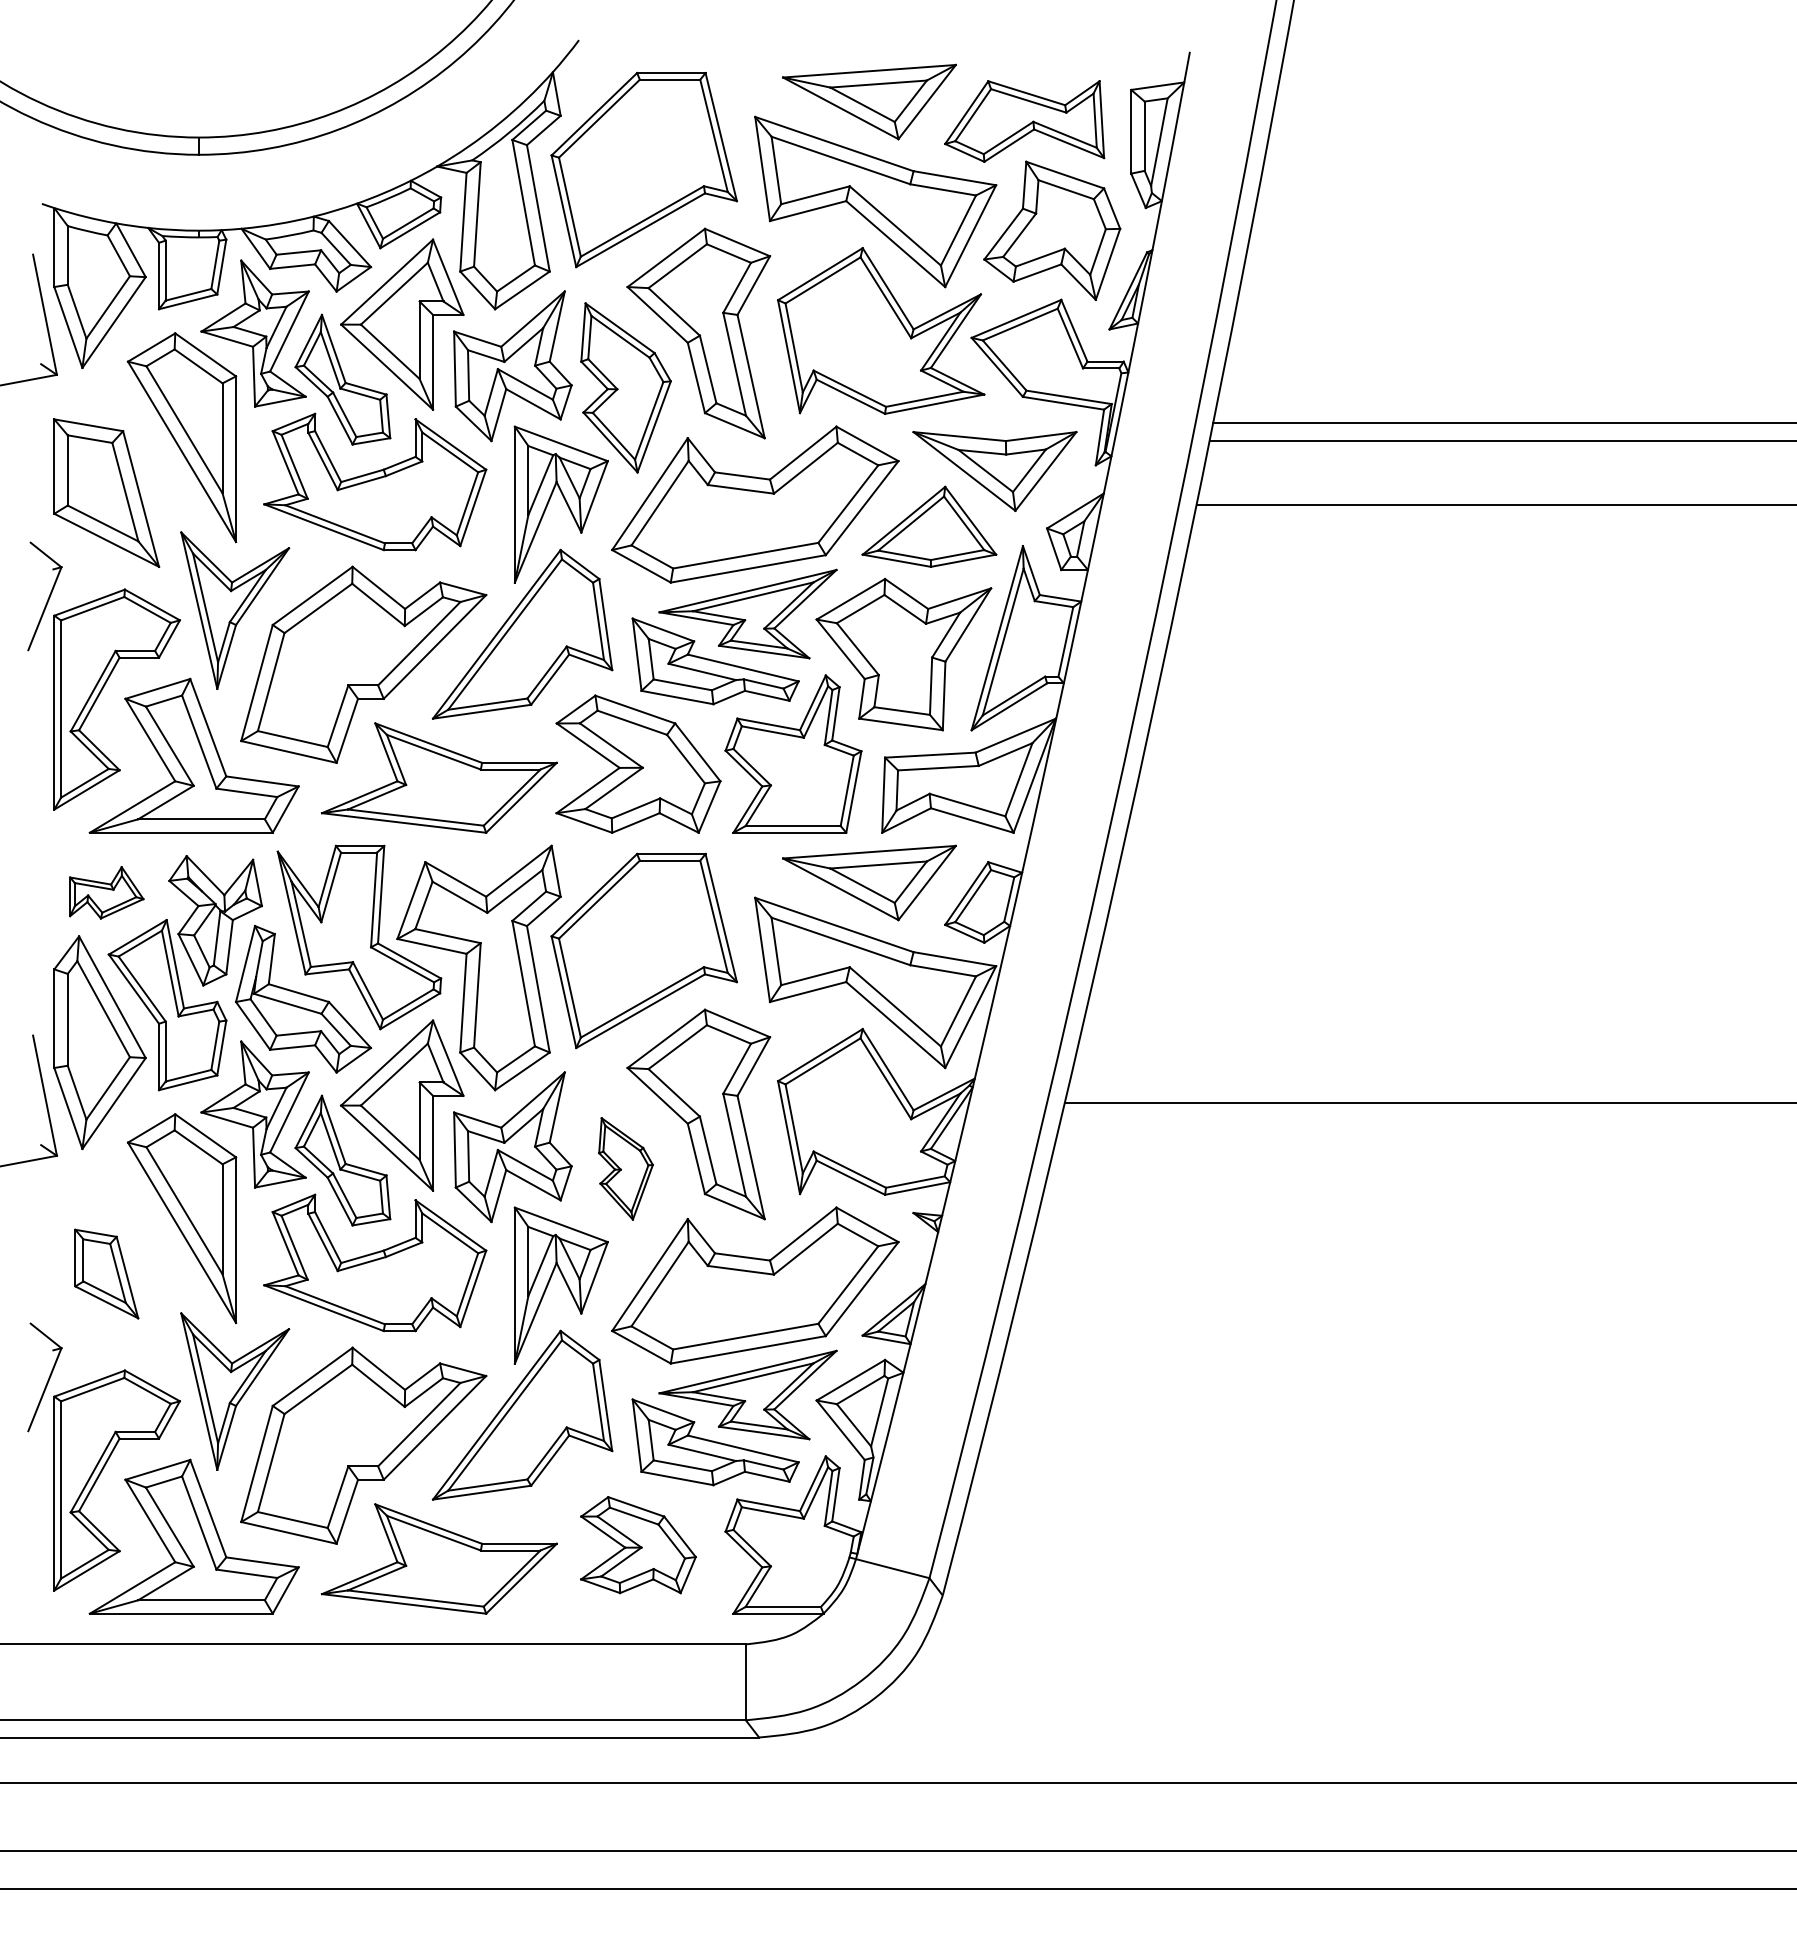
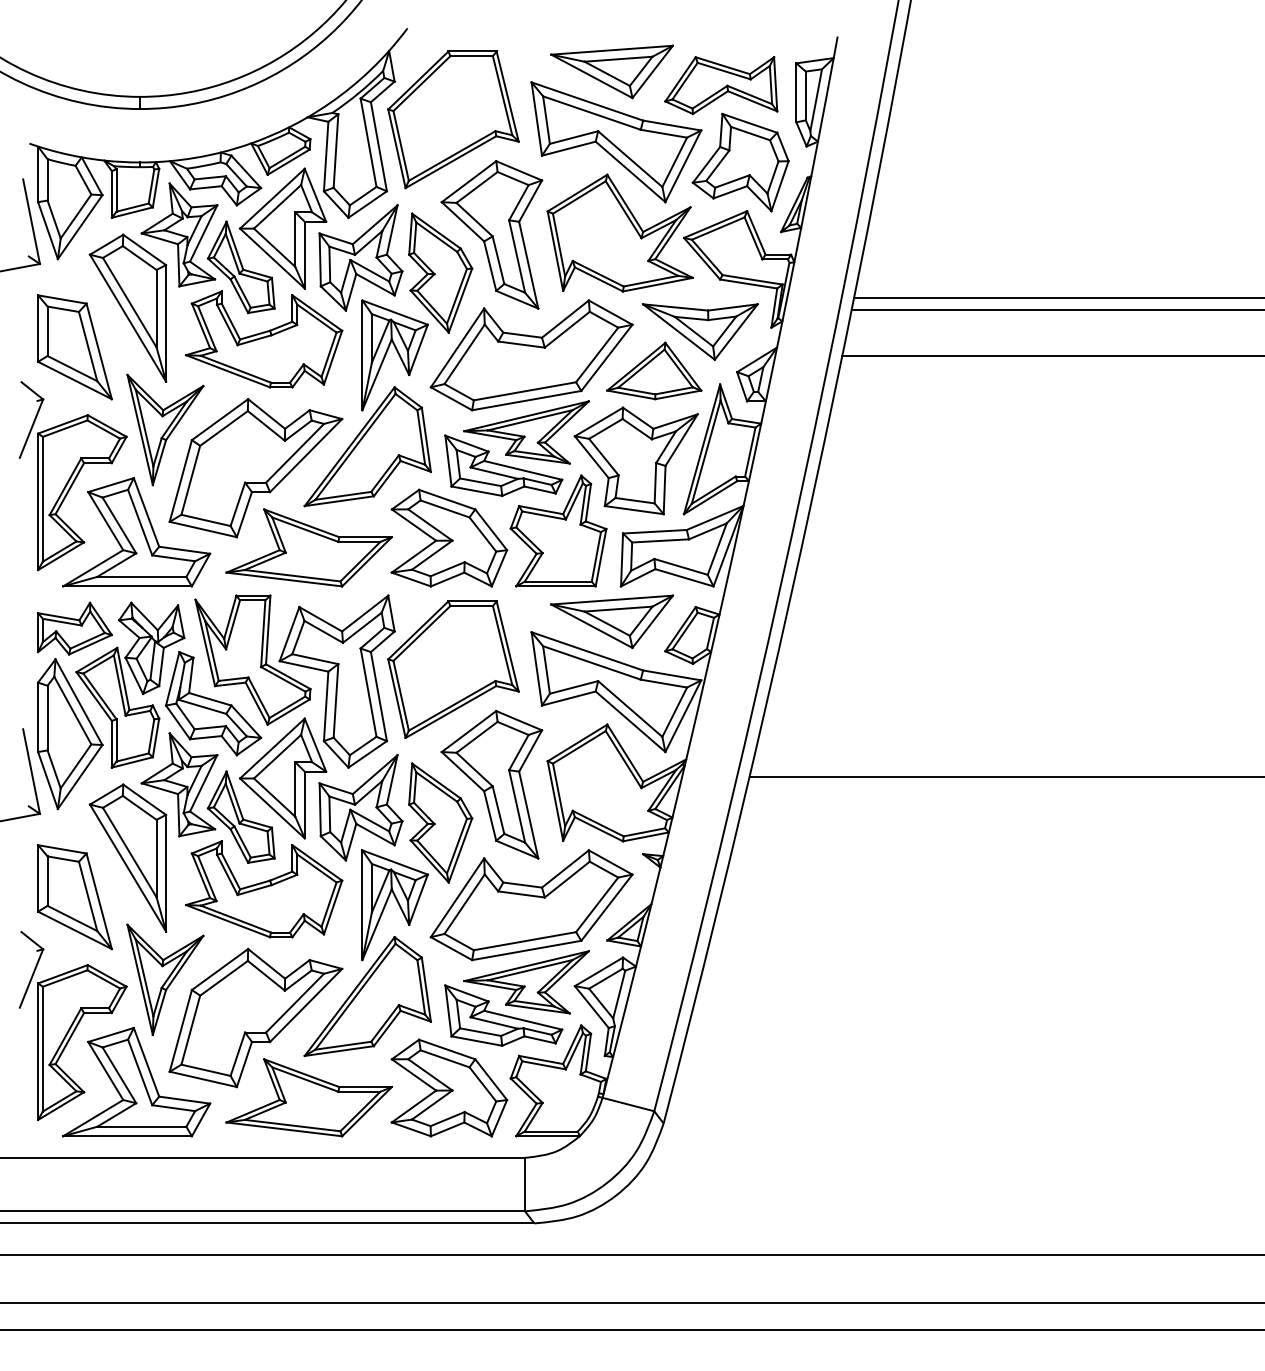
part: (106, 892) -> (74, 628), size x1.43
part: (625, 1168) -> (440, 822), size x1.67
part: (106, 1273) -> (74, 896), size x1.67
part: (638, 1544) -> (449, 1087), size x1.43

